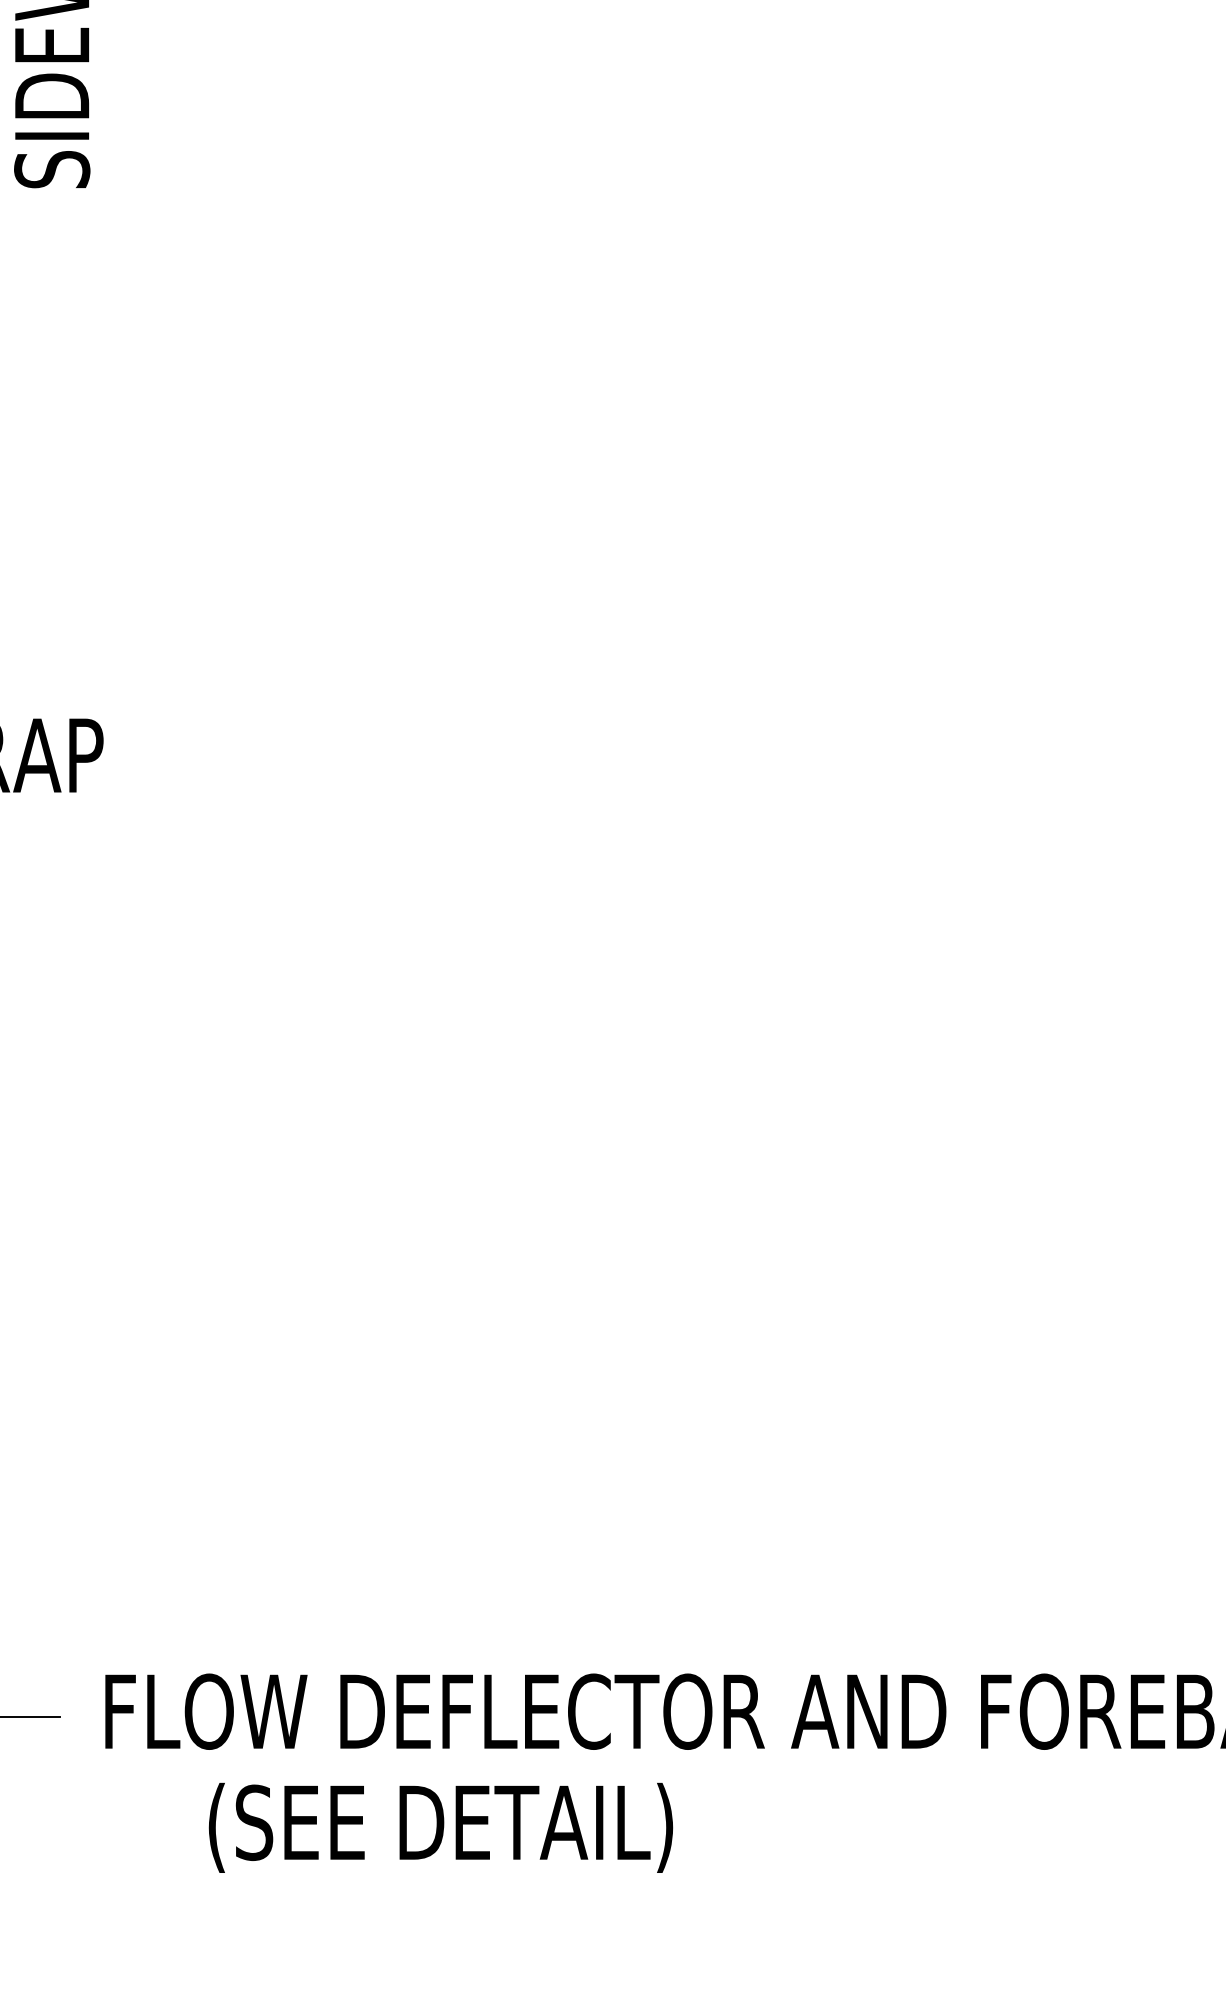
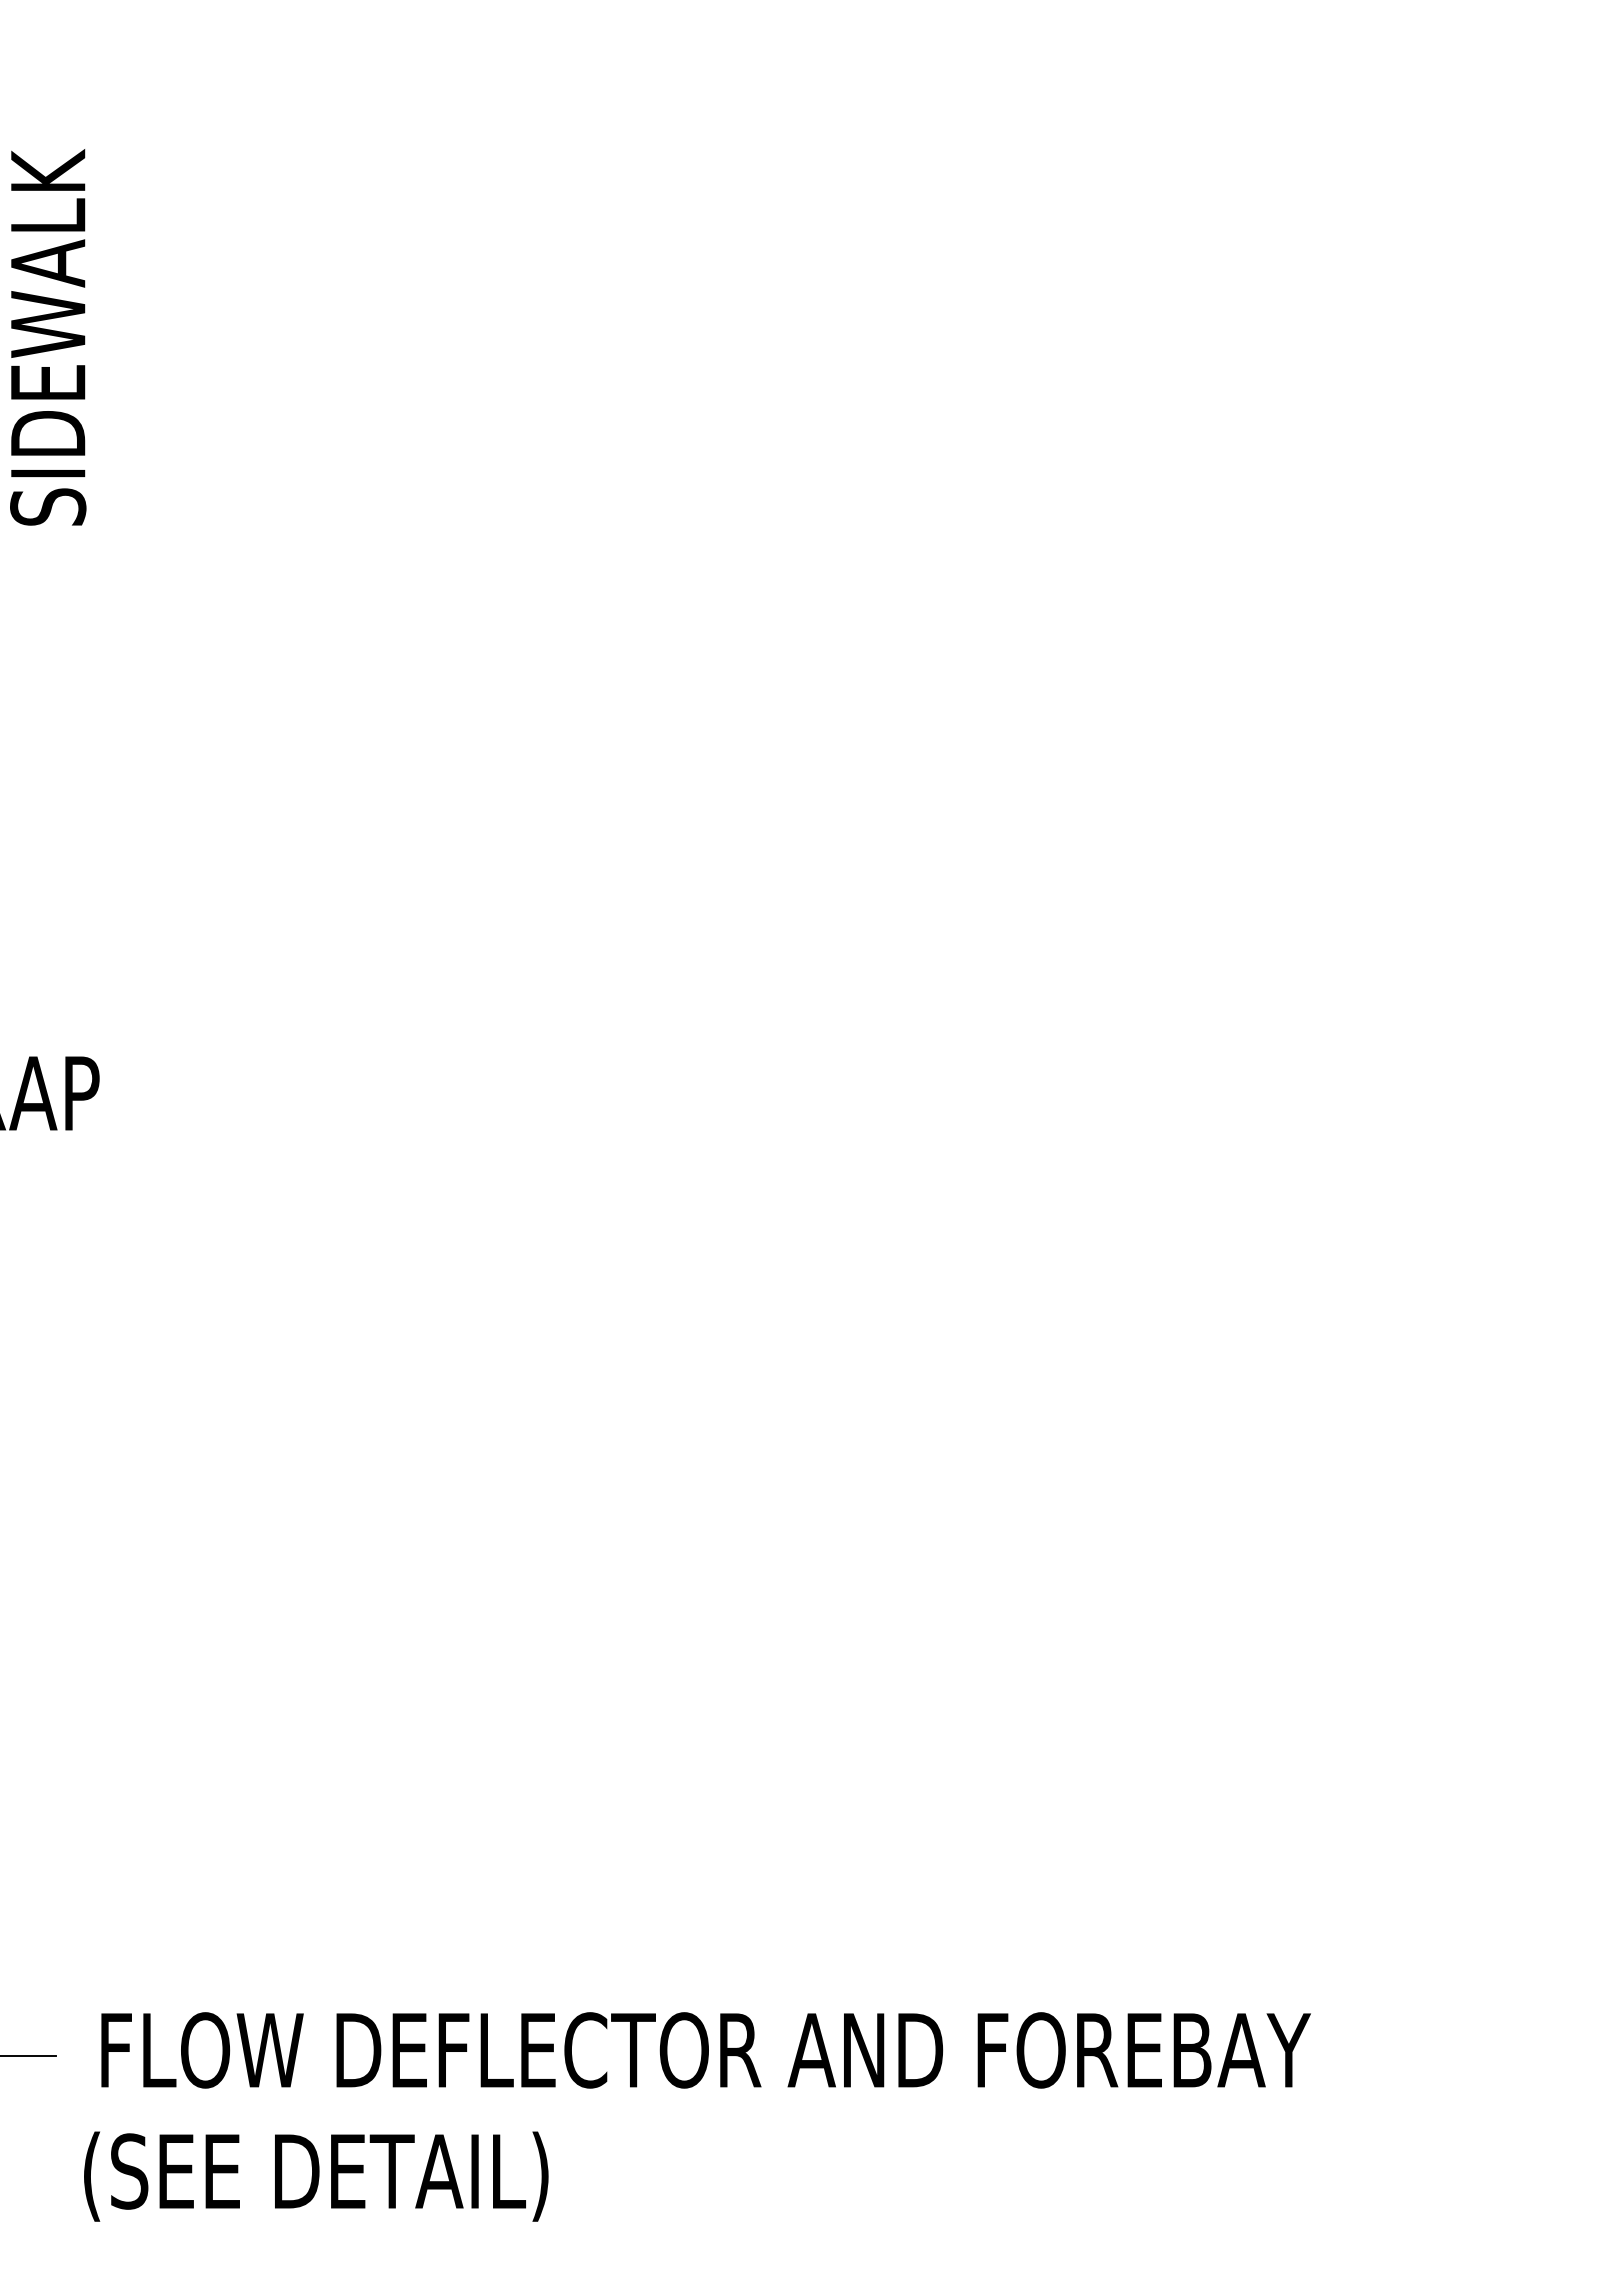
text: (441, 1827) -> (316, 2176), moved

